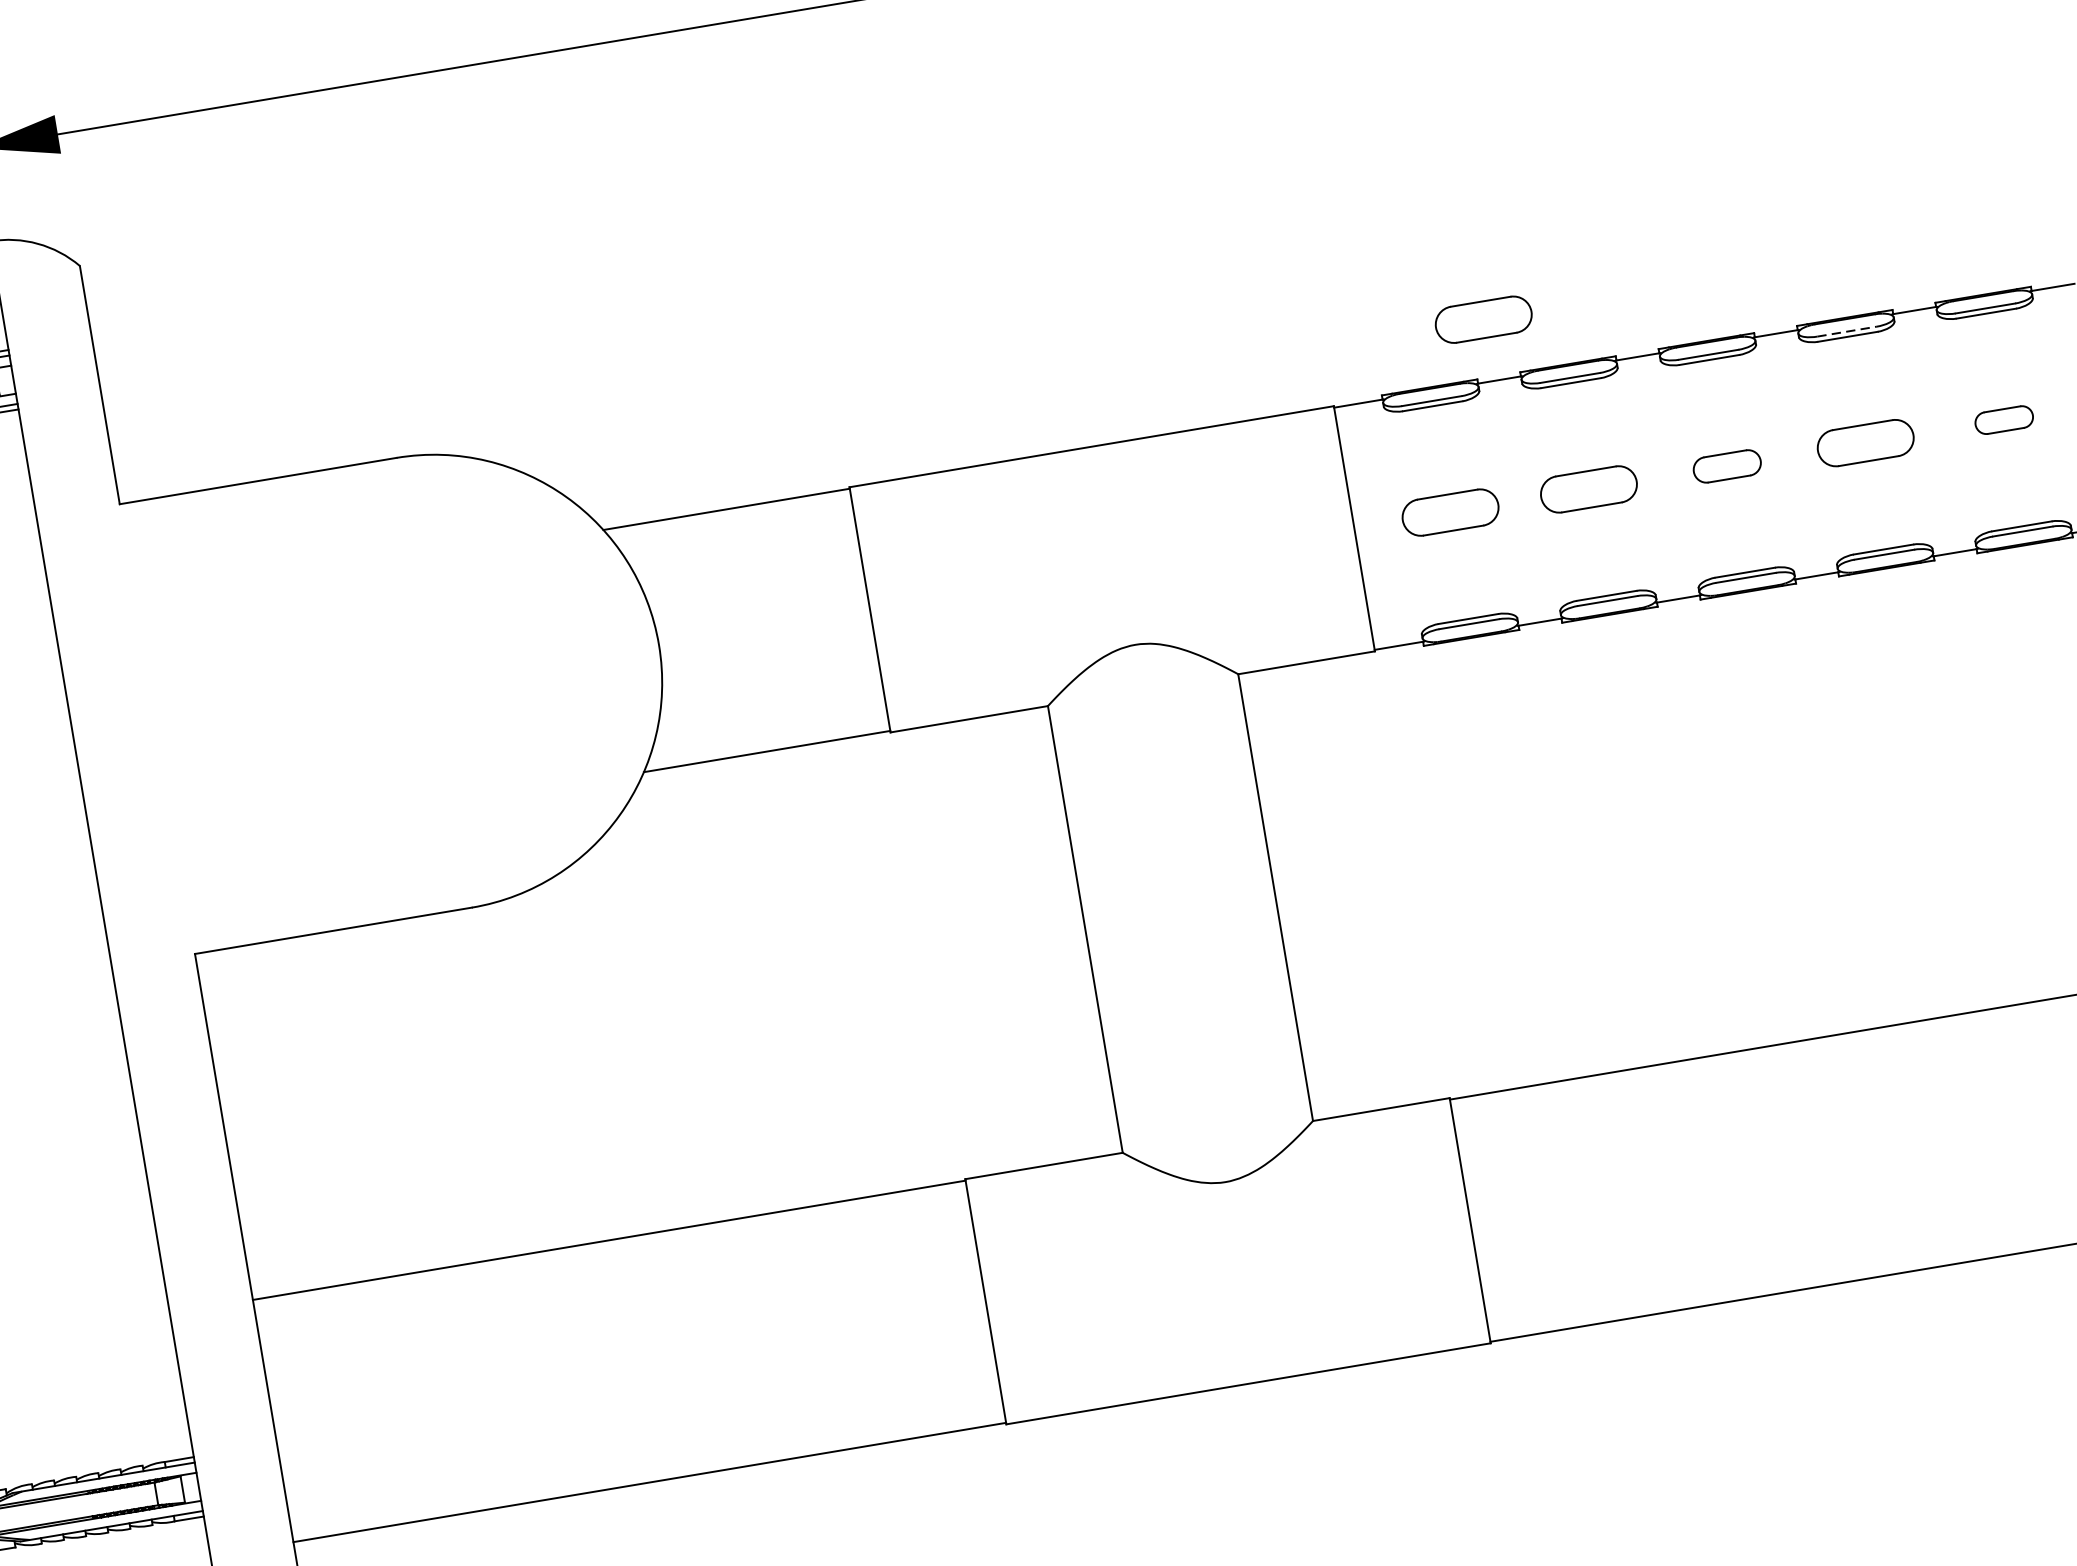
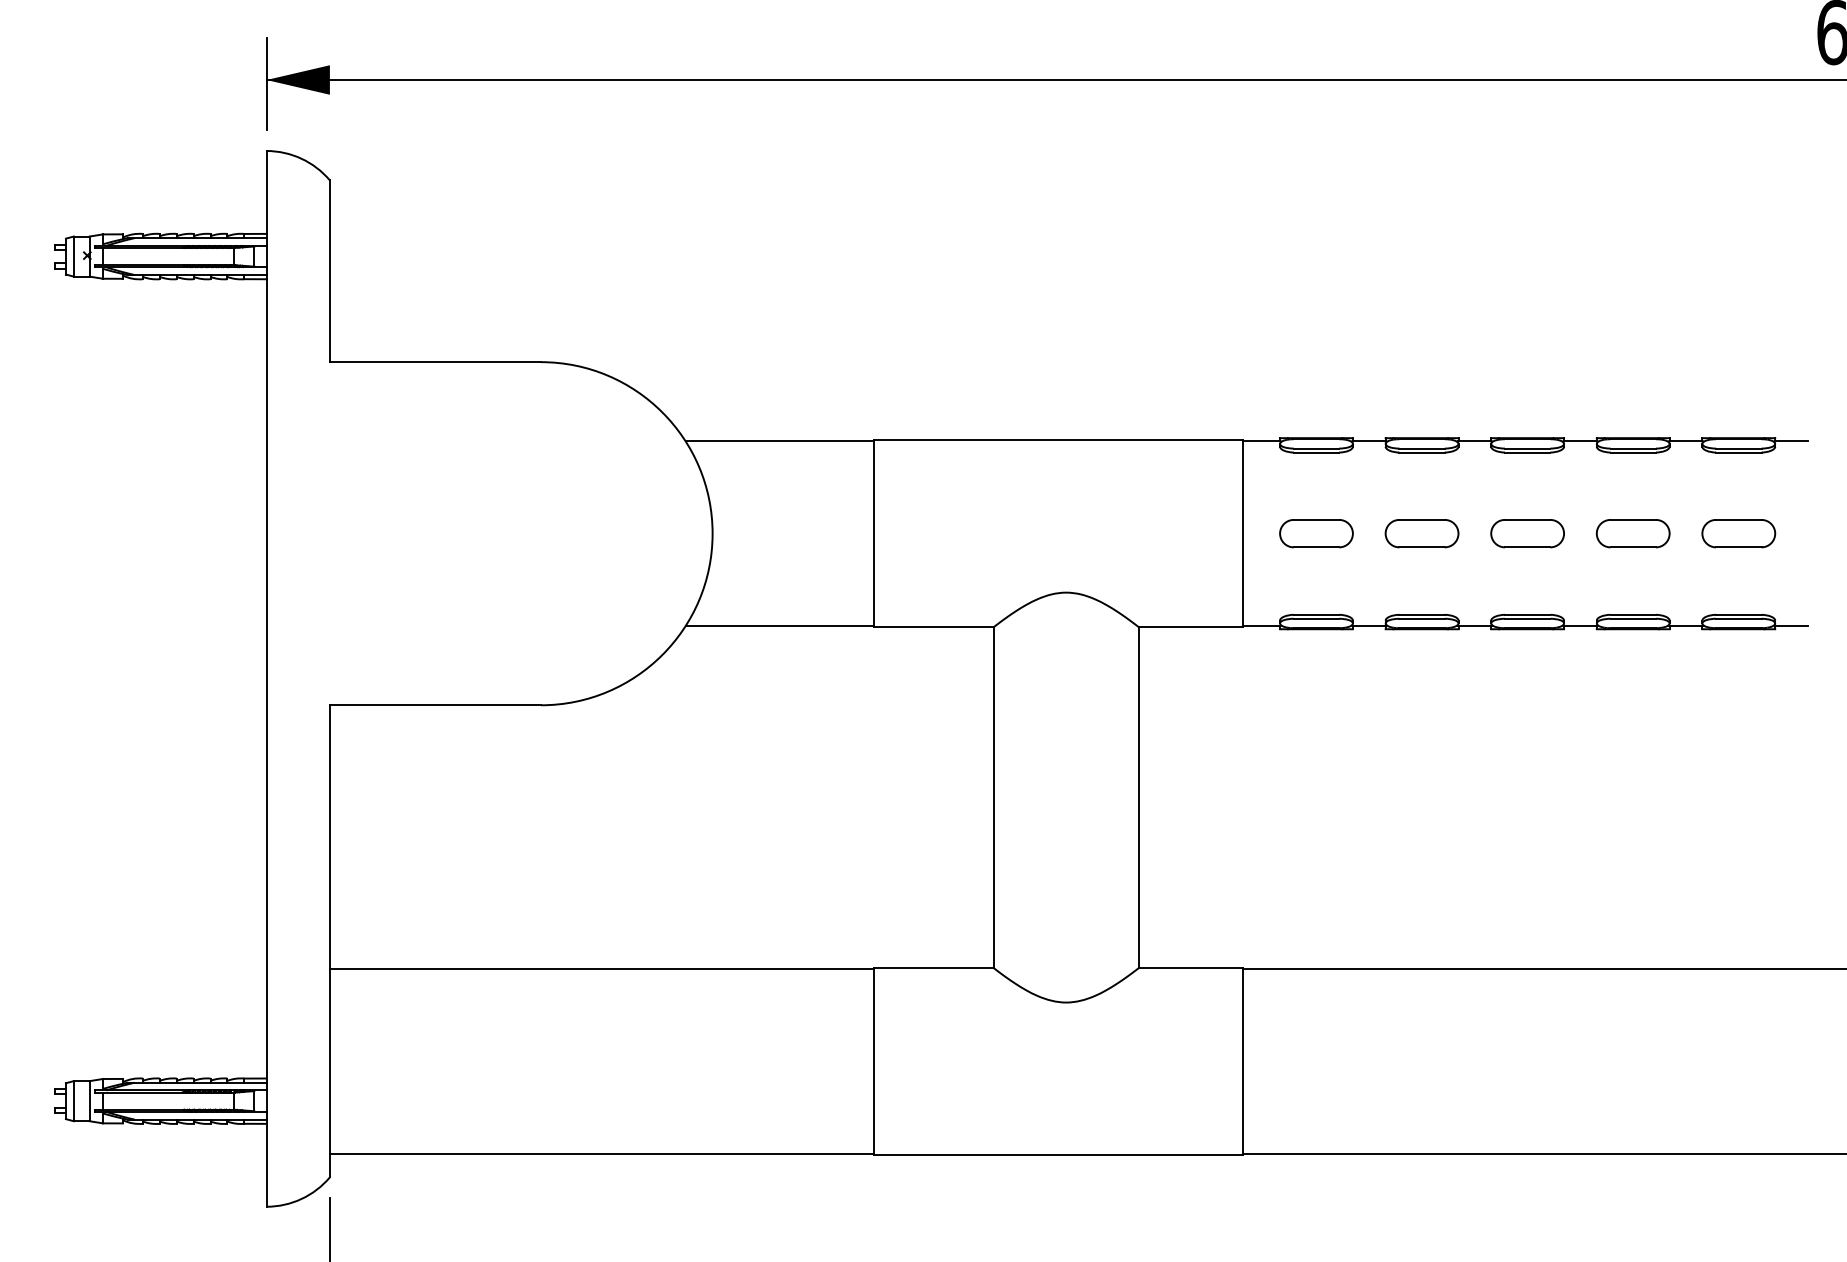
part: (1482, 319) -> (1364, 394), removed
line: (1847, 331) -> (1633, 448), dashed -> solid
part: (2003, 419) -> (1738, 533), size x1.67
part: (1727, 466) -> (1527, 533), size x1.43

